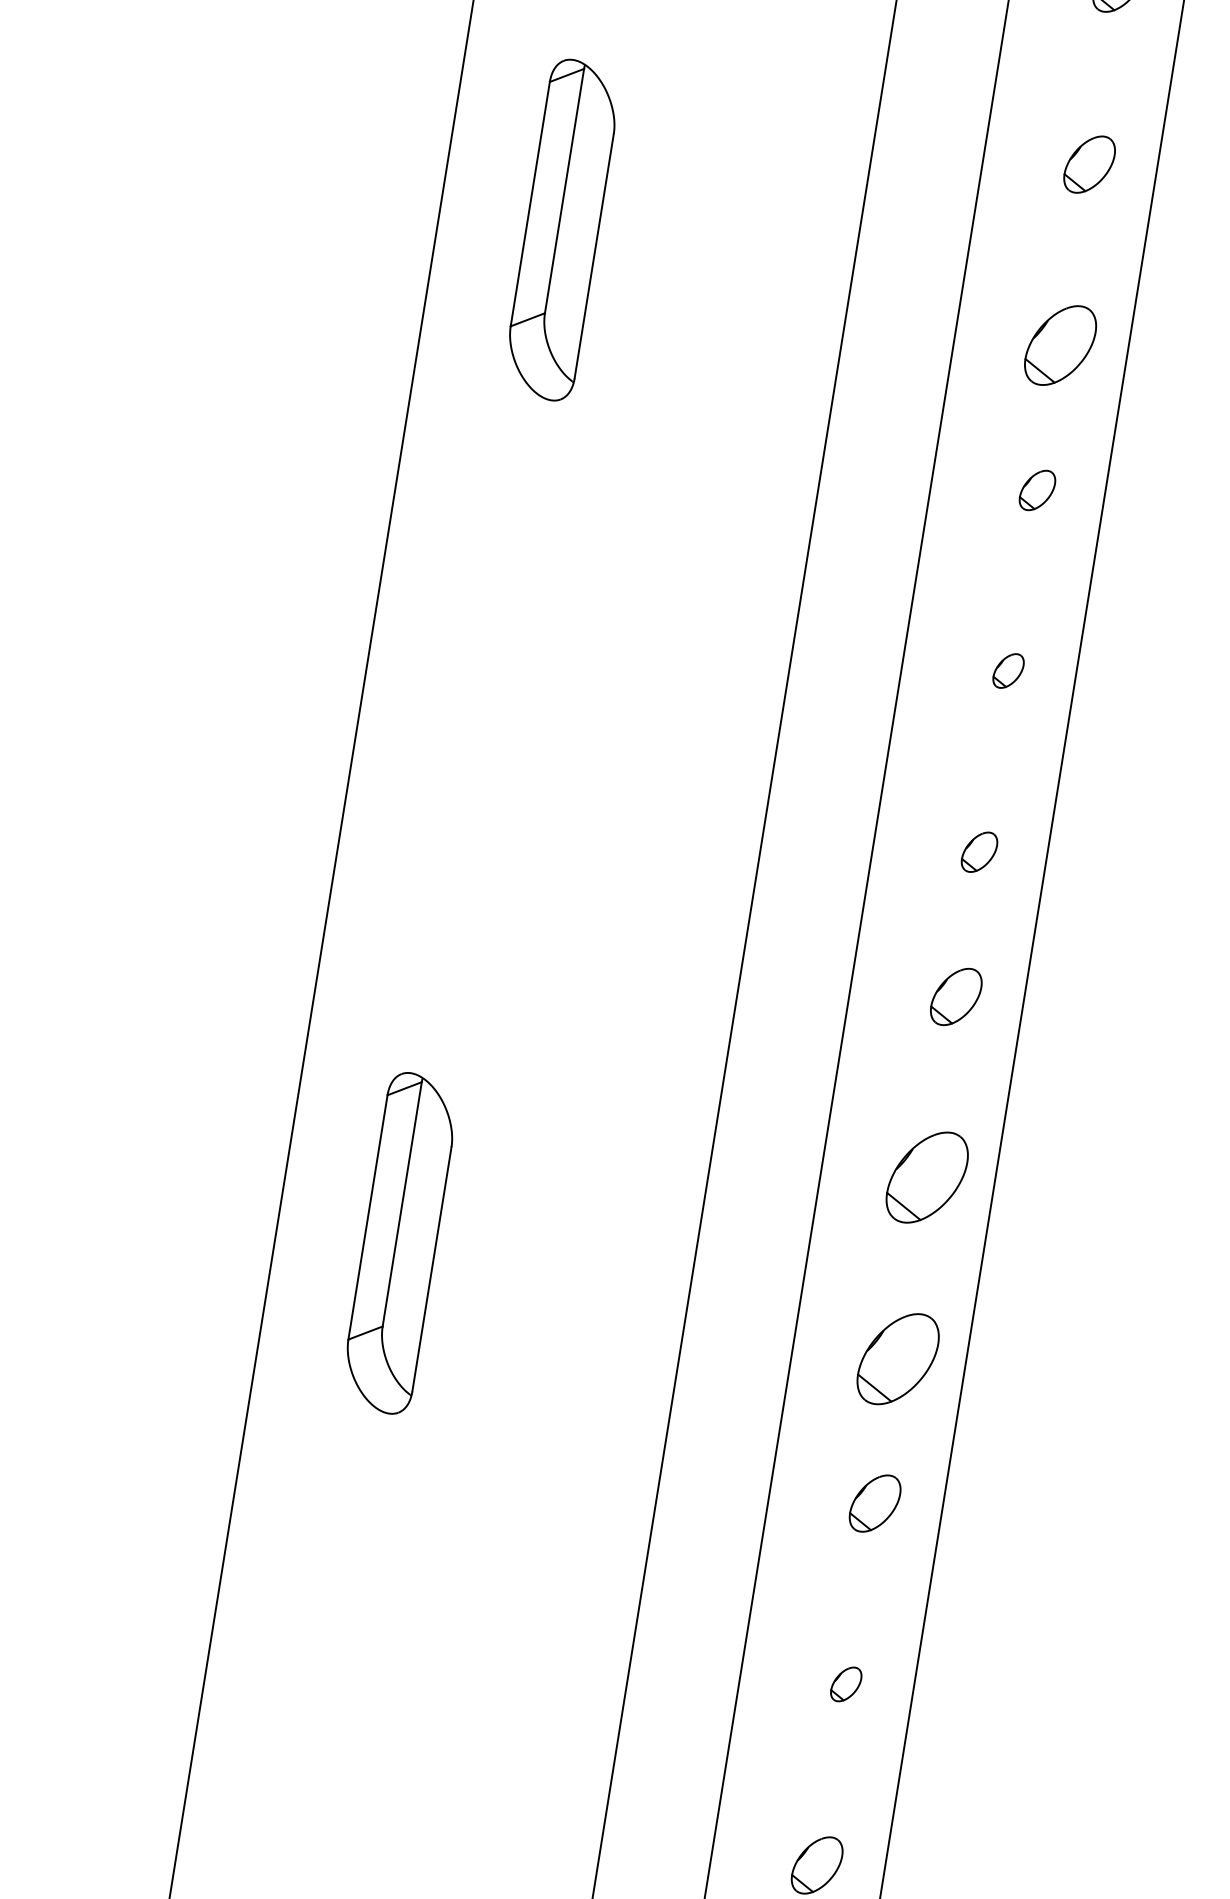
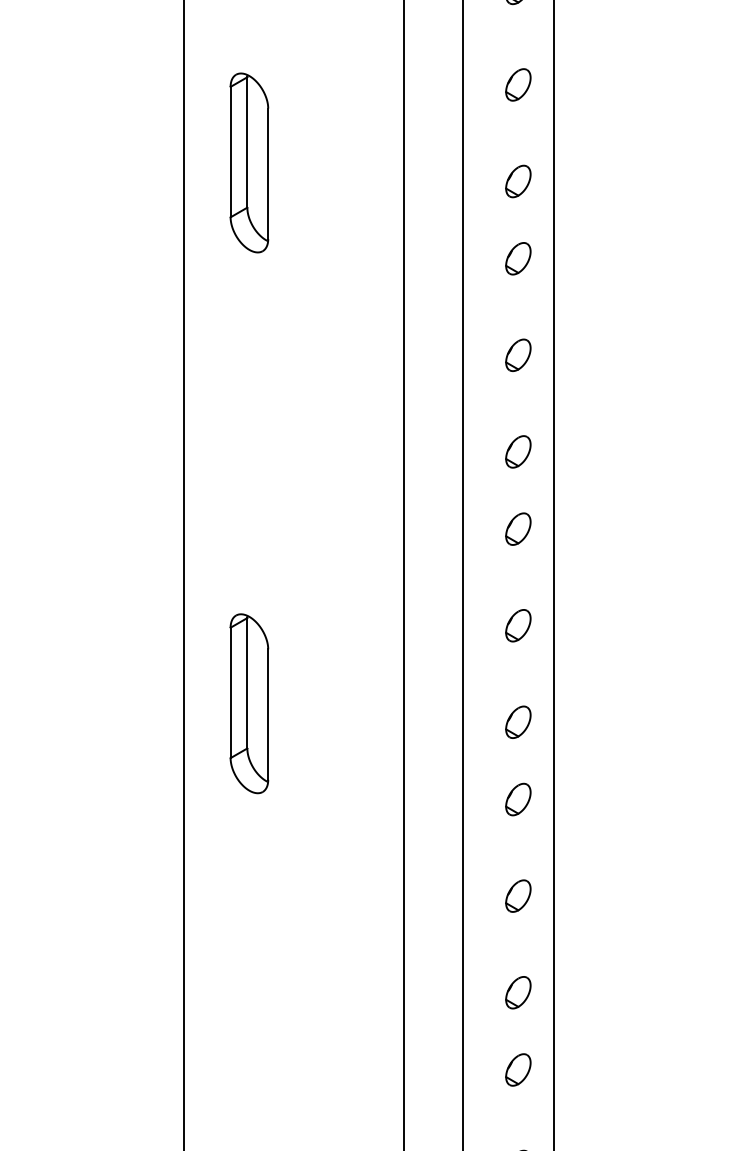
part: (1060, 345) -> (518, 181), size x0.71
part: (1037, 489) -> (518, 258), size x1.43
part: (1008, 669) -> (518, 354), size x1.67
part: (979, 851) -> (518, 451), size x1.43
part: (927, 1177) -> (518, 625), size x0.62
part: (898, 1357) -> (518, 721), size x0.62
part: (846, 1683) -> (518, 895), size x1.67

